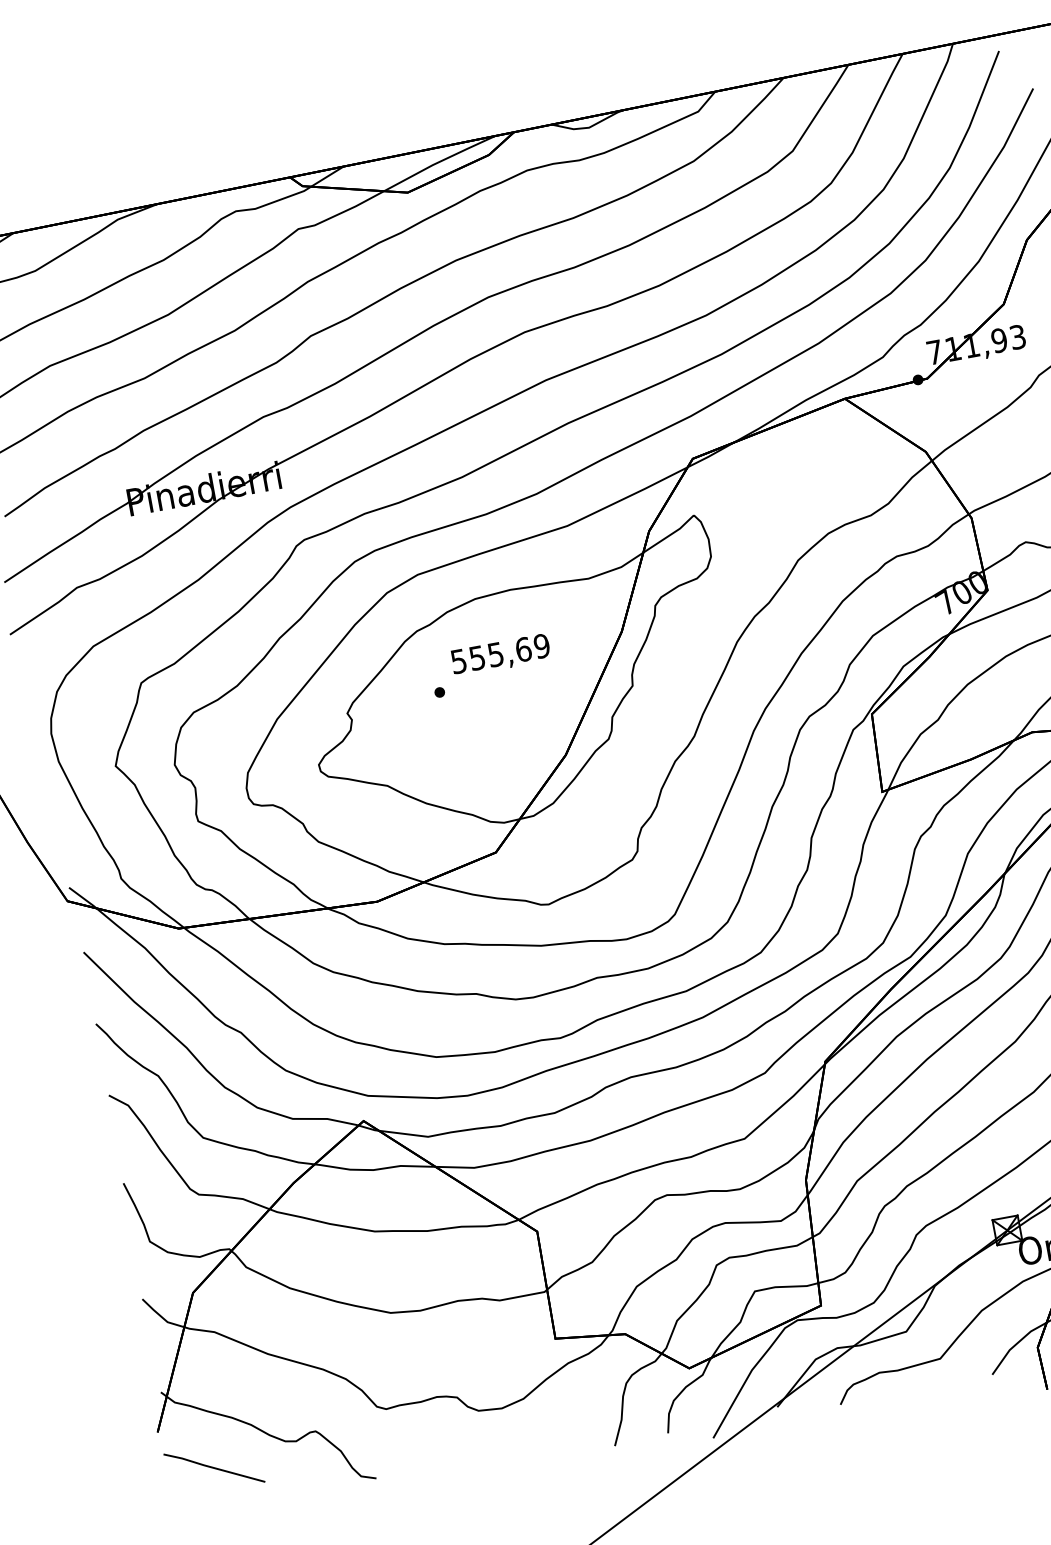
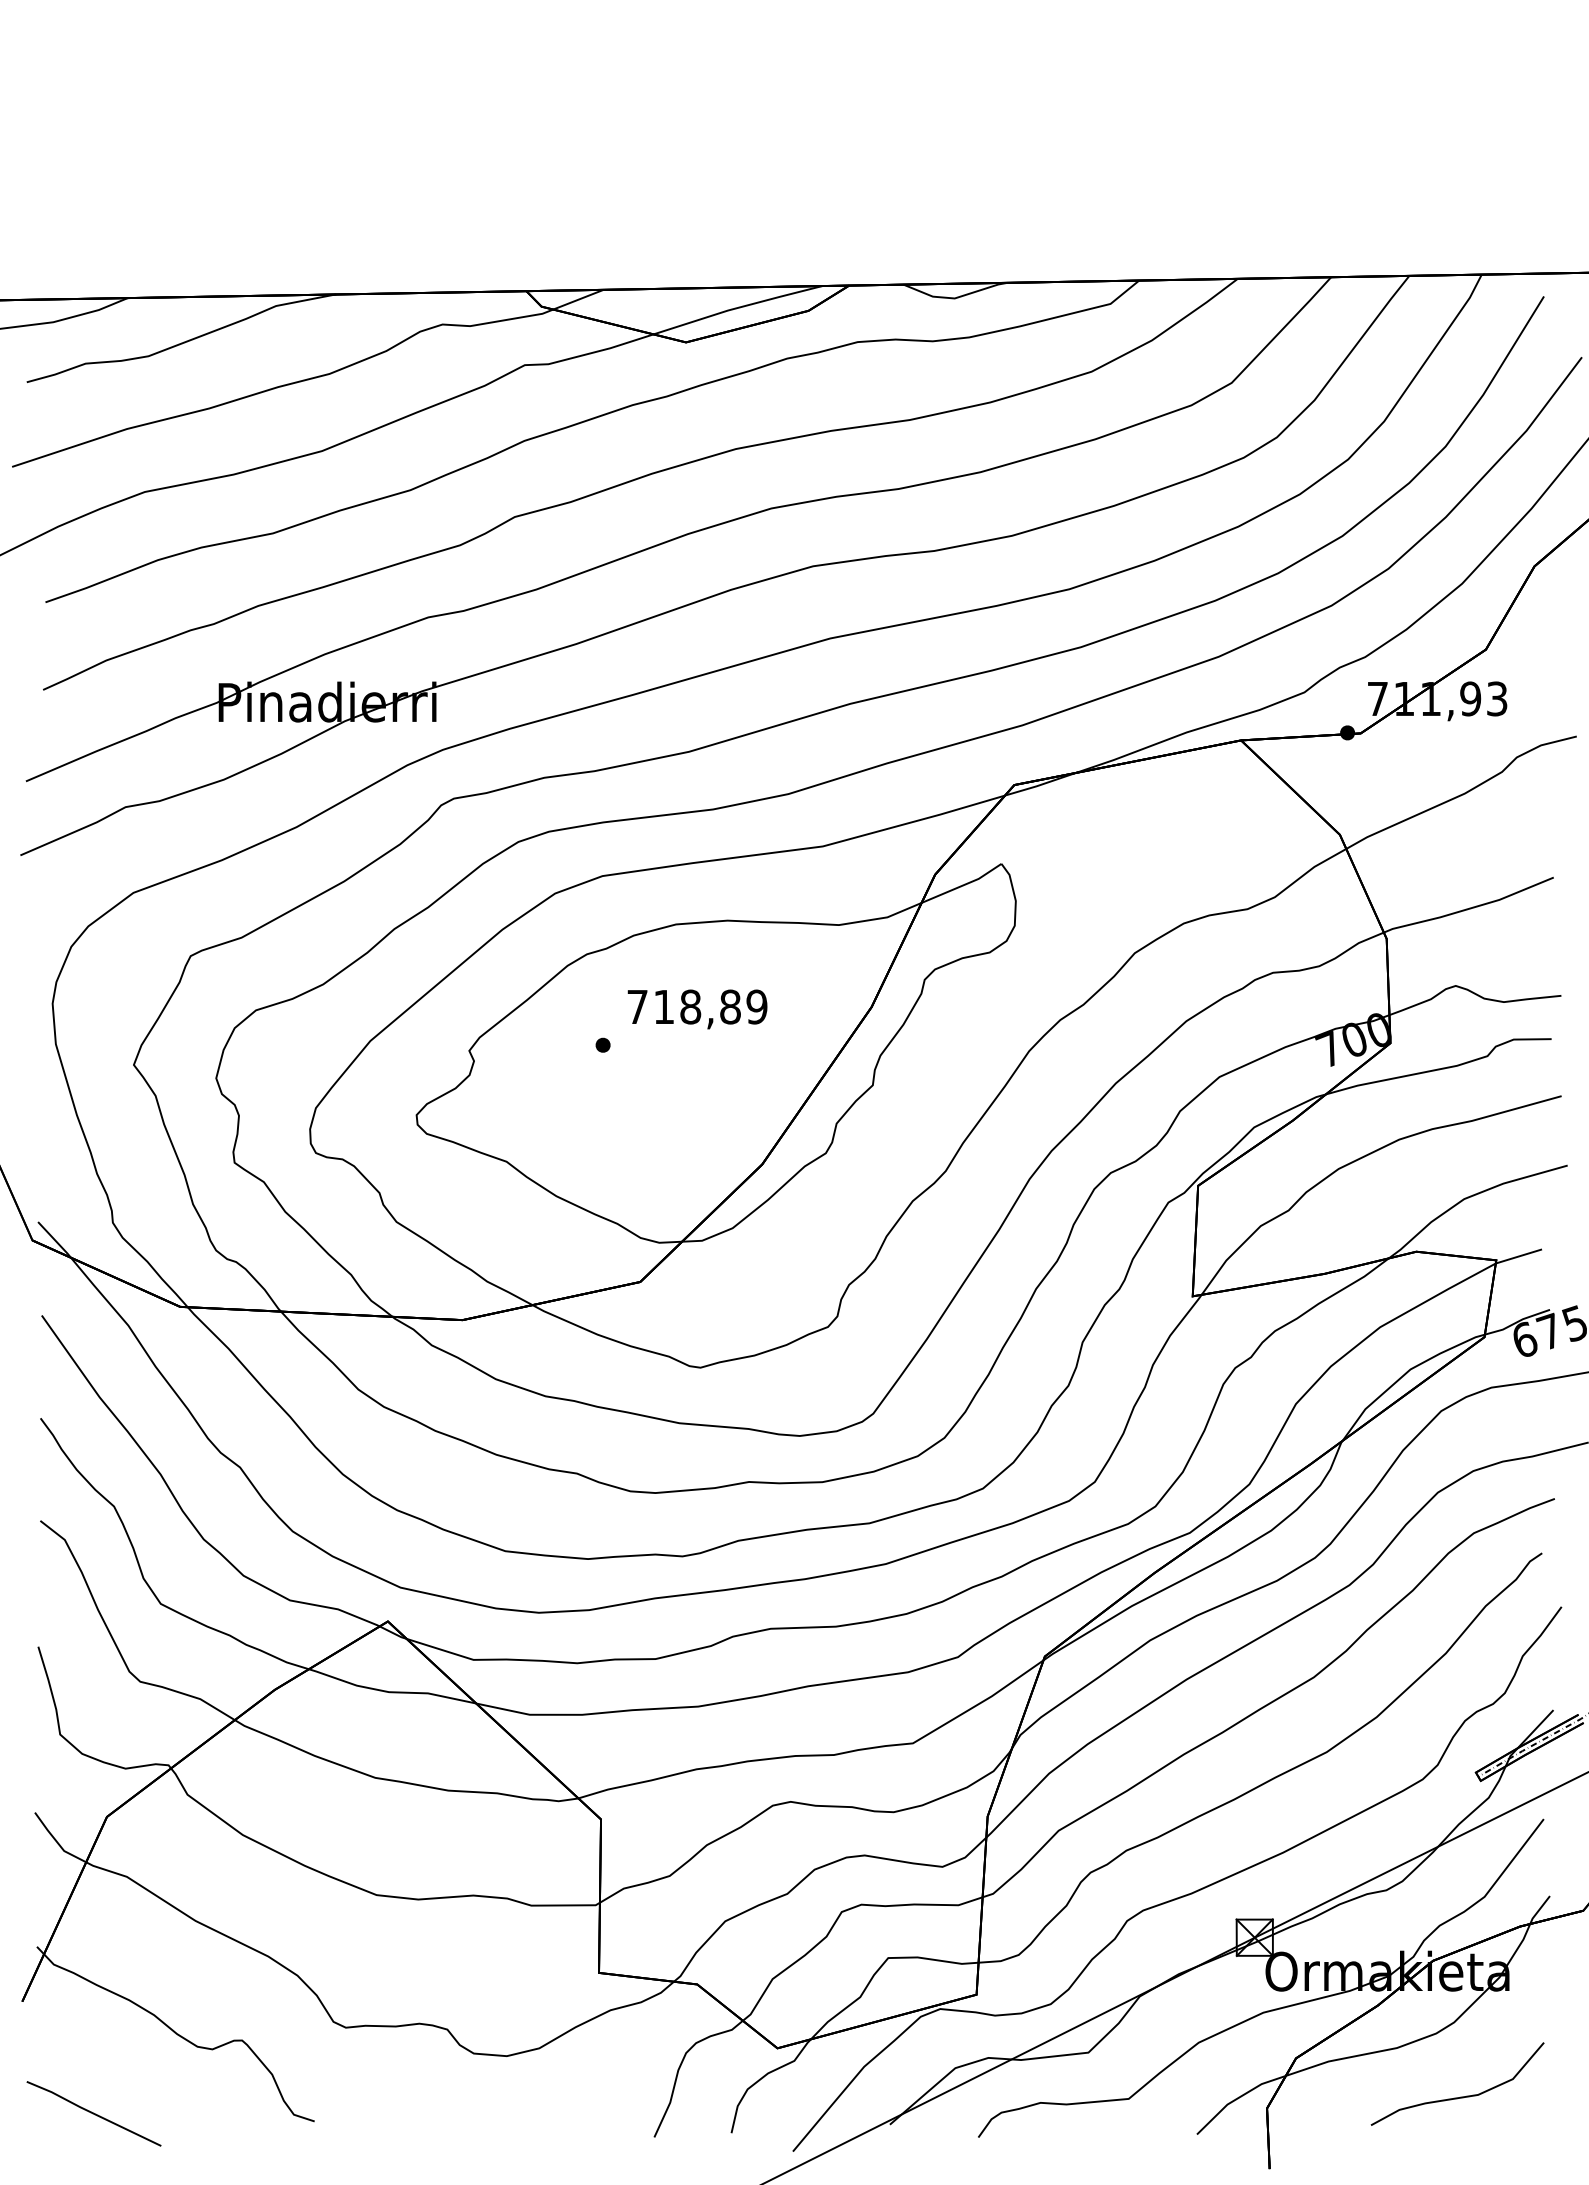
text: (491, 655) -> (684, 1006), 555,69 -> 718,89
line: (214, 1467) -> (93, 2113), moved

